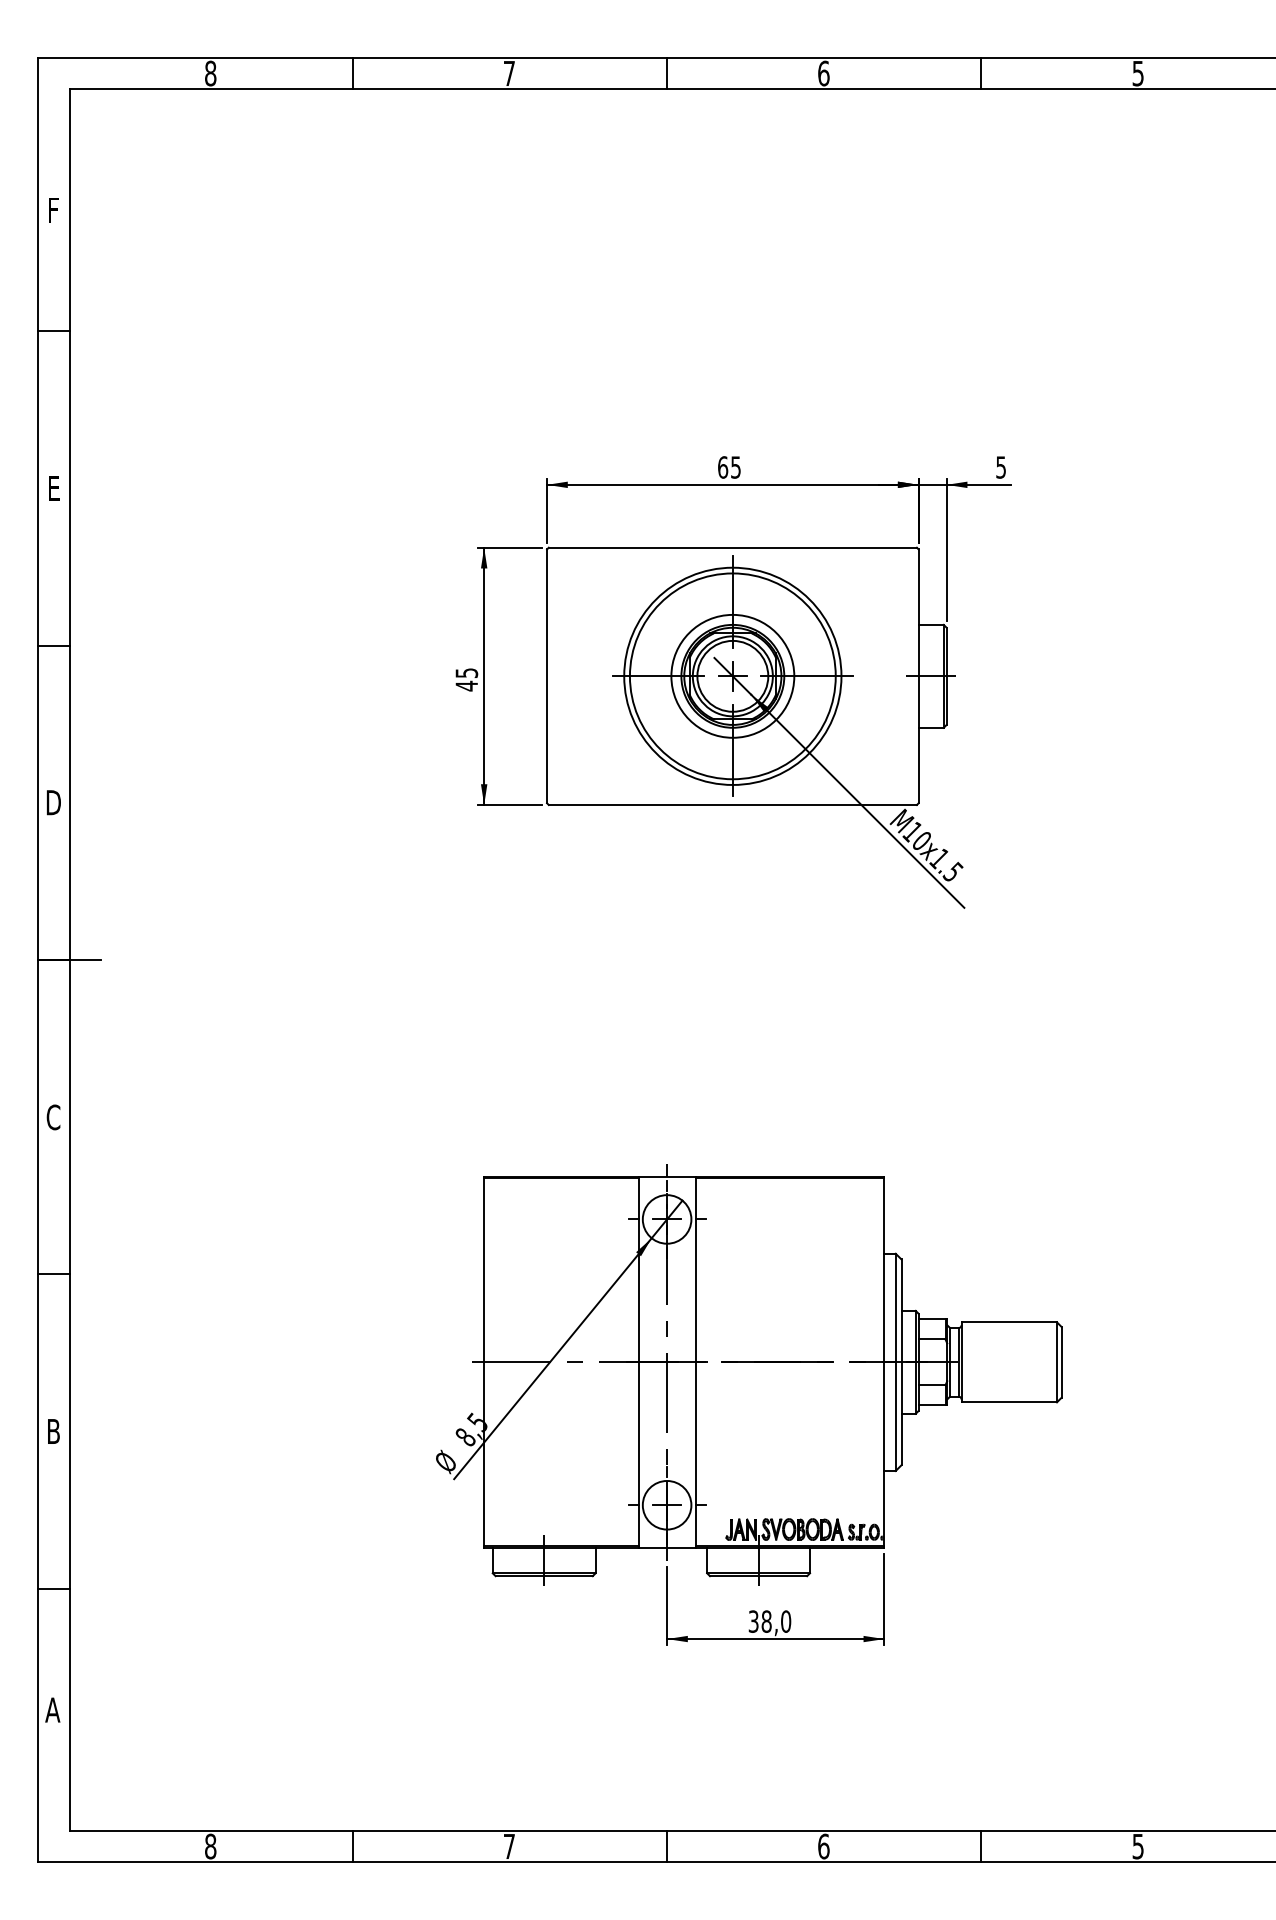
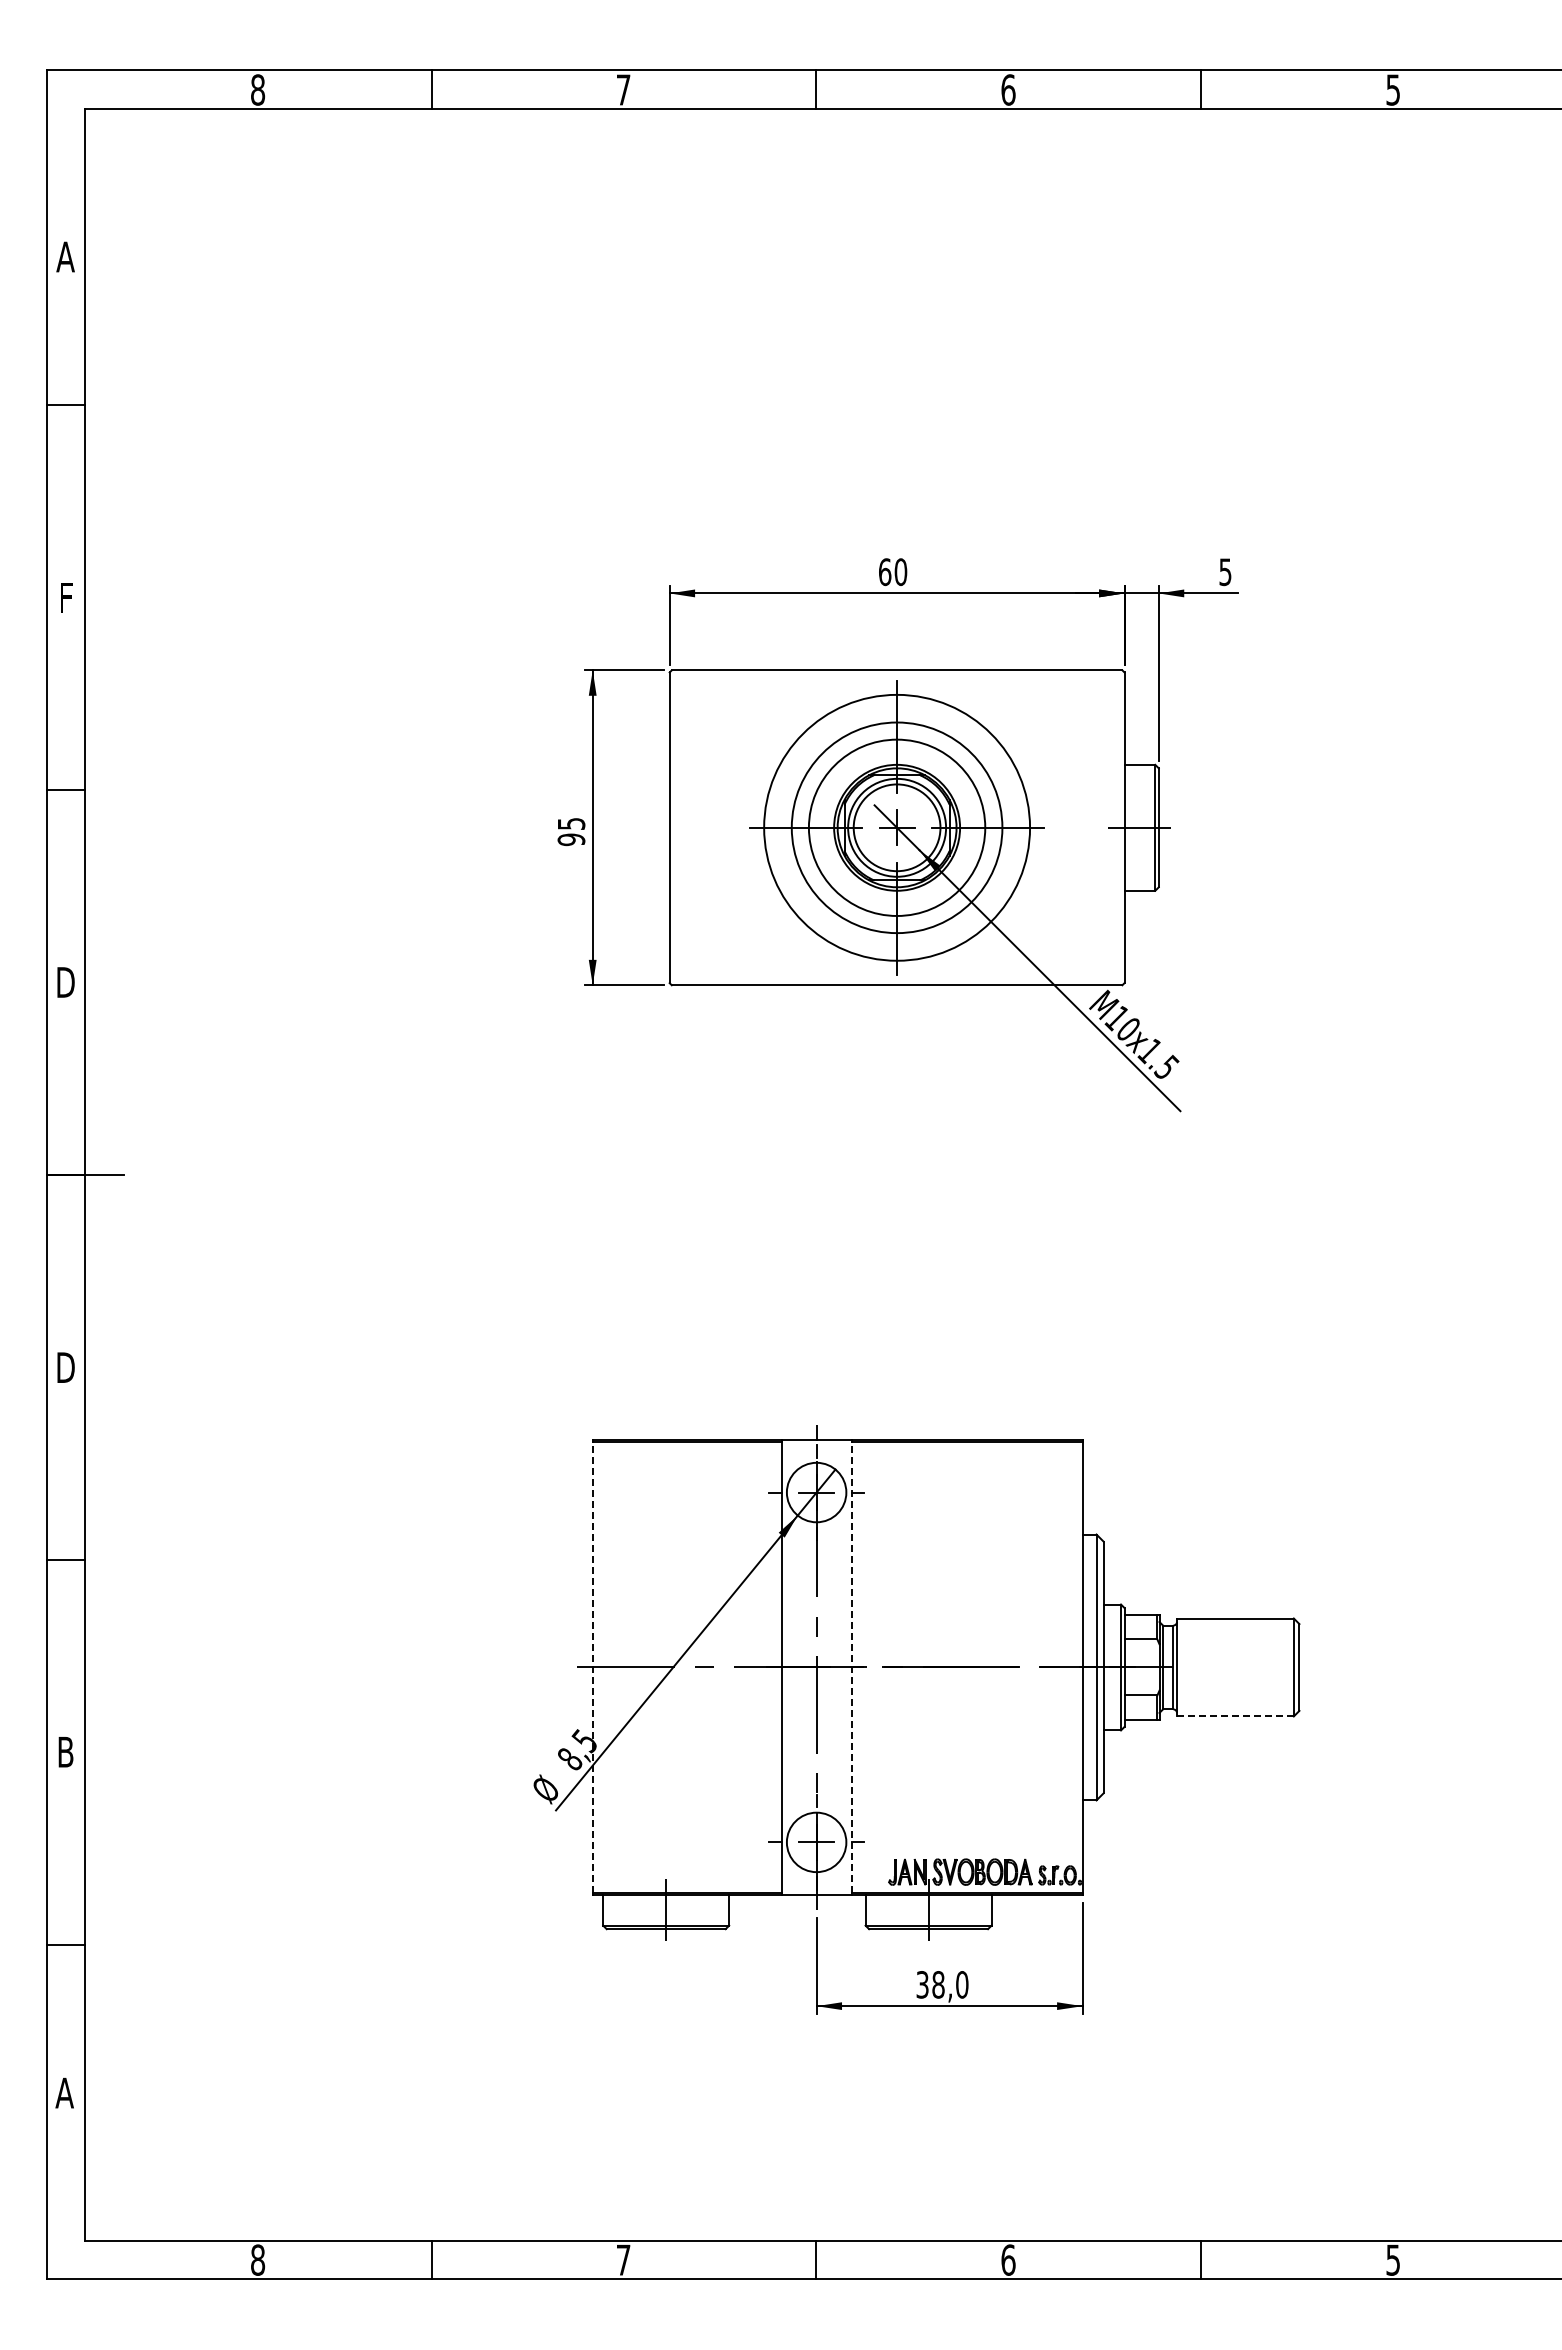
text: (53, 209) -> (65, 256), F -> A
text: (735, 467) -> (900, 572), 65 -> 60
text: (54, 488) -> (66, 597), E -> F
circle: (732, 676) -> (896, 827), size x1.4
circle: (733, 676) -> (897, 827), size x0.7
text: (466, 685) -> (571, 839), 45 -> 95
text: (53, 1117) -> (65, 1367), C -> D
line: (483, 1361) -> (592, 1666), solid -> dashed
line: (695, 1361) -> (851, 1666), solid -> dashed
line: (1009, 1402) -> (1235, 1716), solid -> dashed

